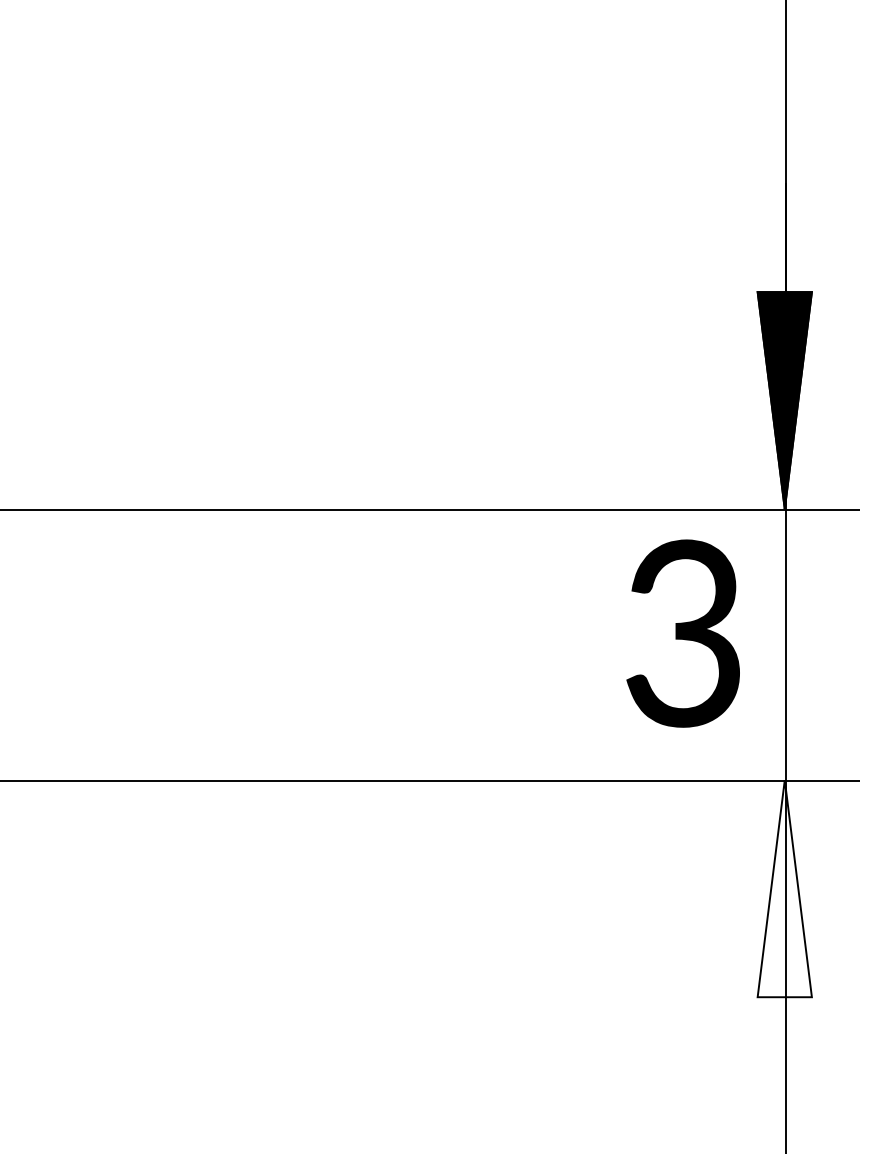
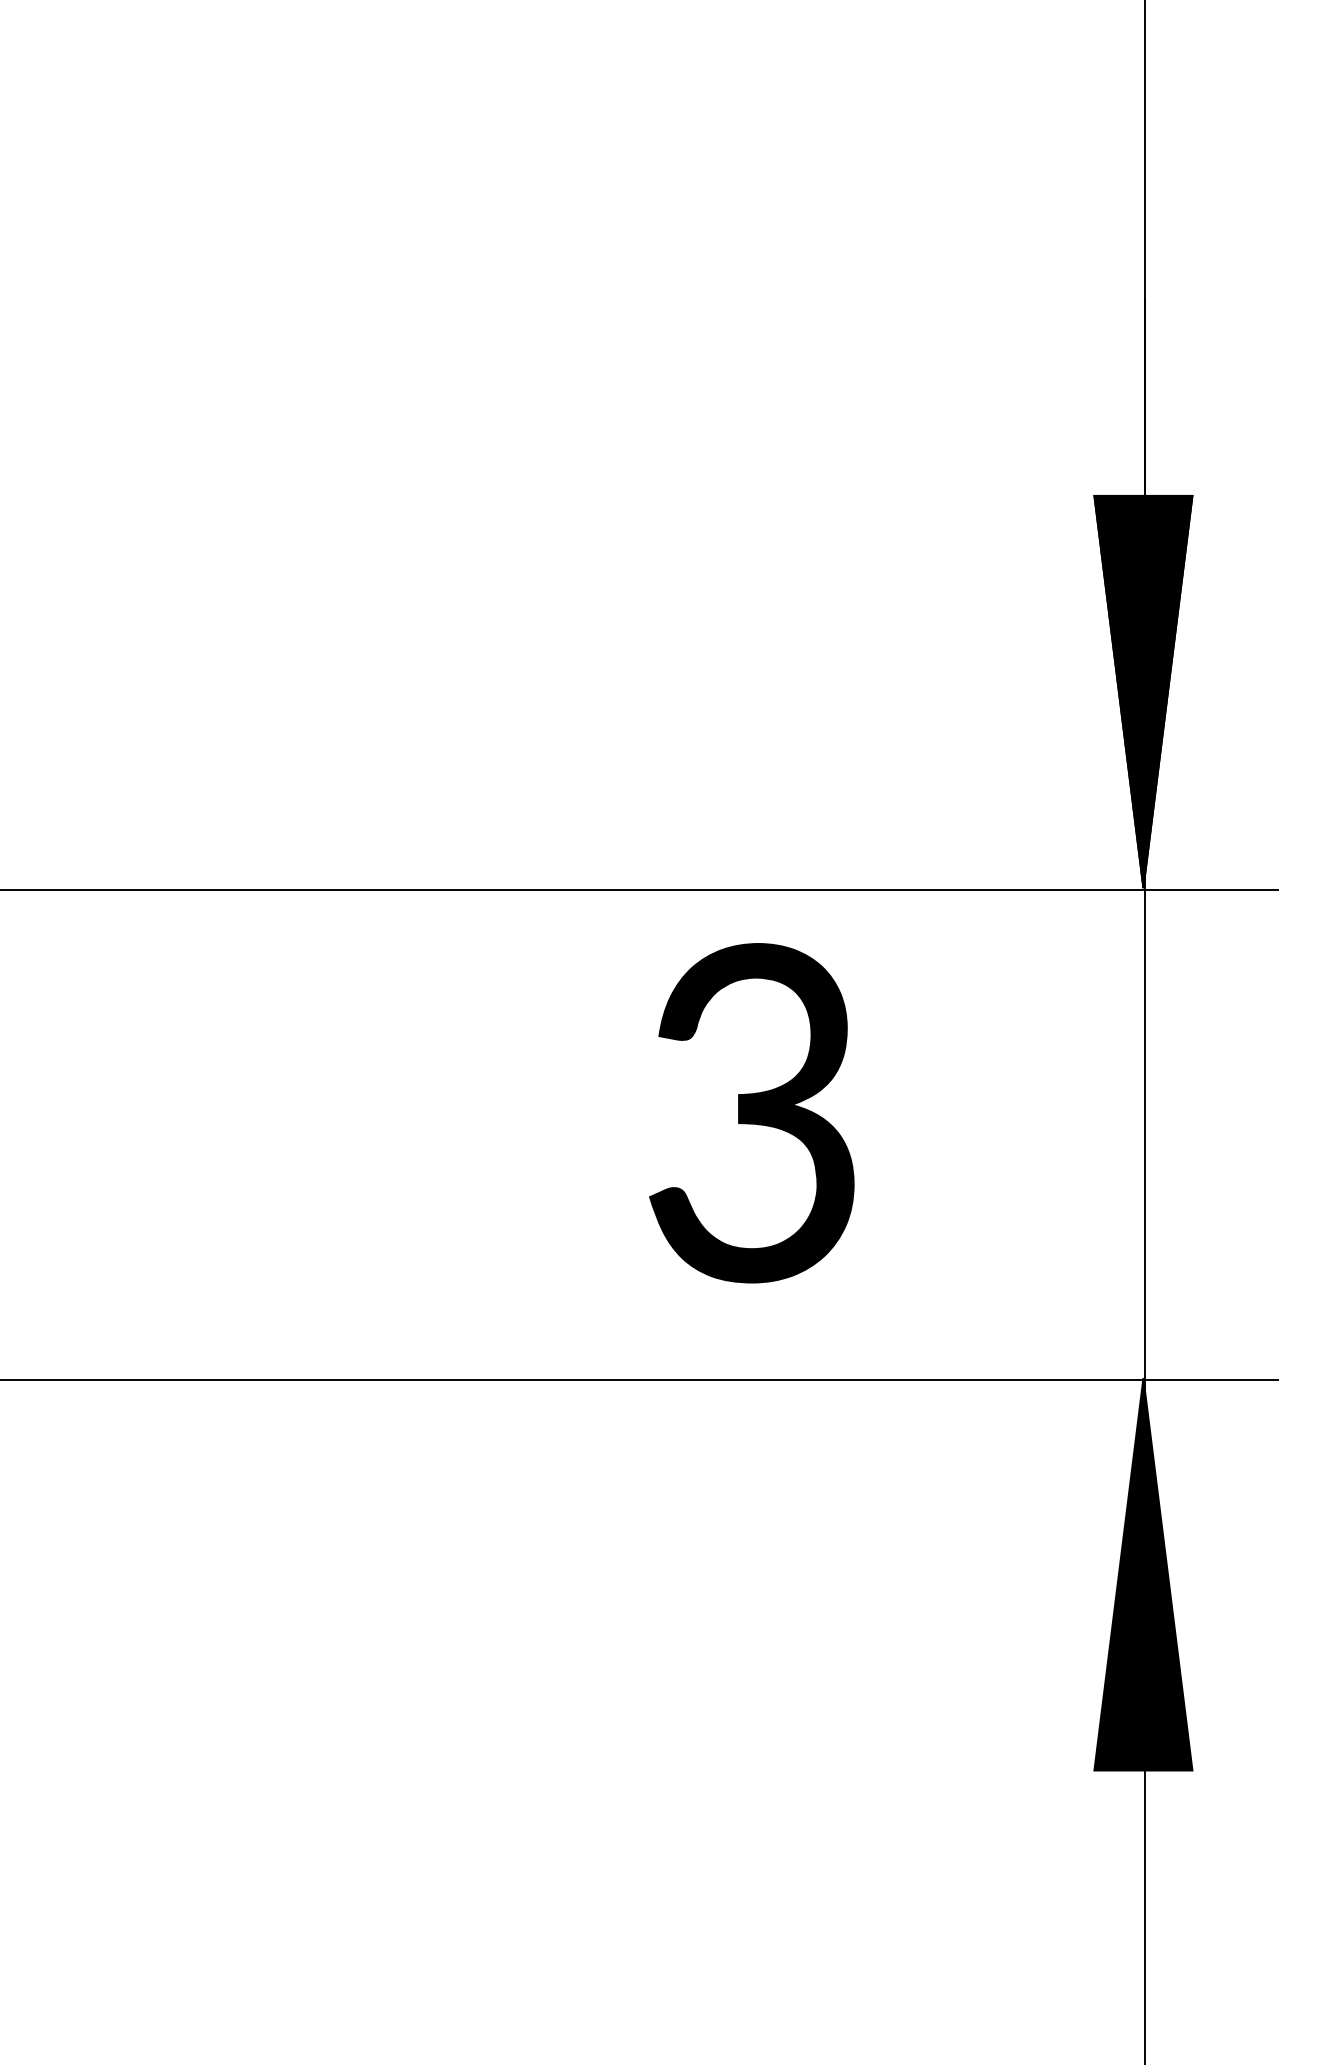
text: (682, 633) -> (750, 1113), moved
fill: (784, 888) -> (1142, 1573), added

